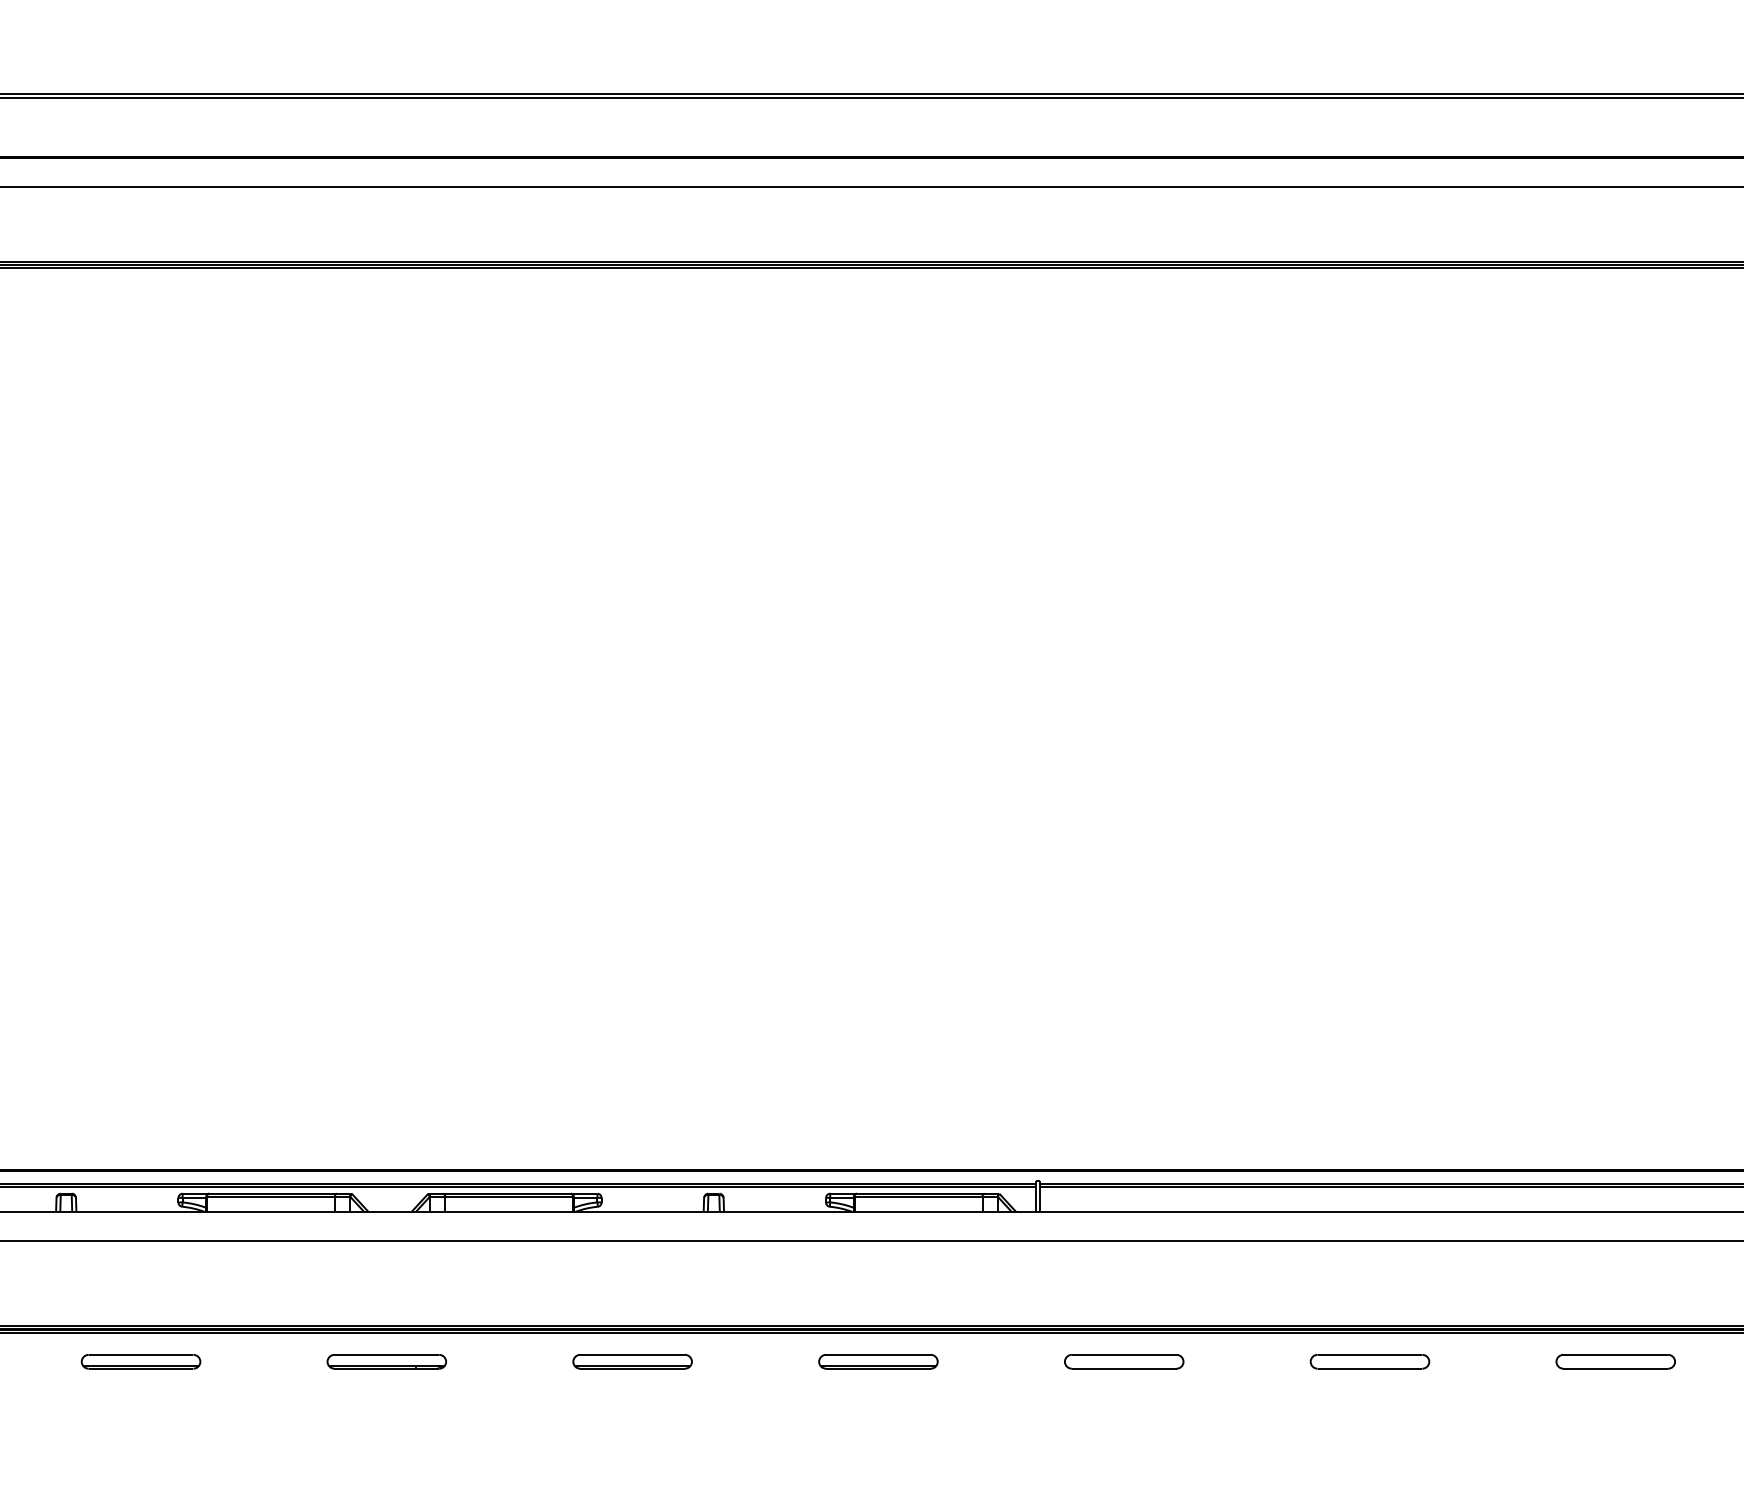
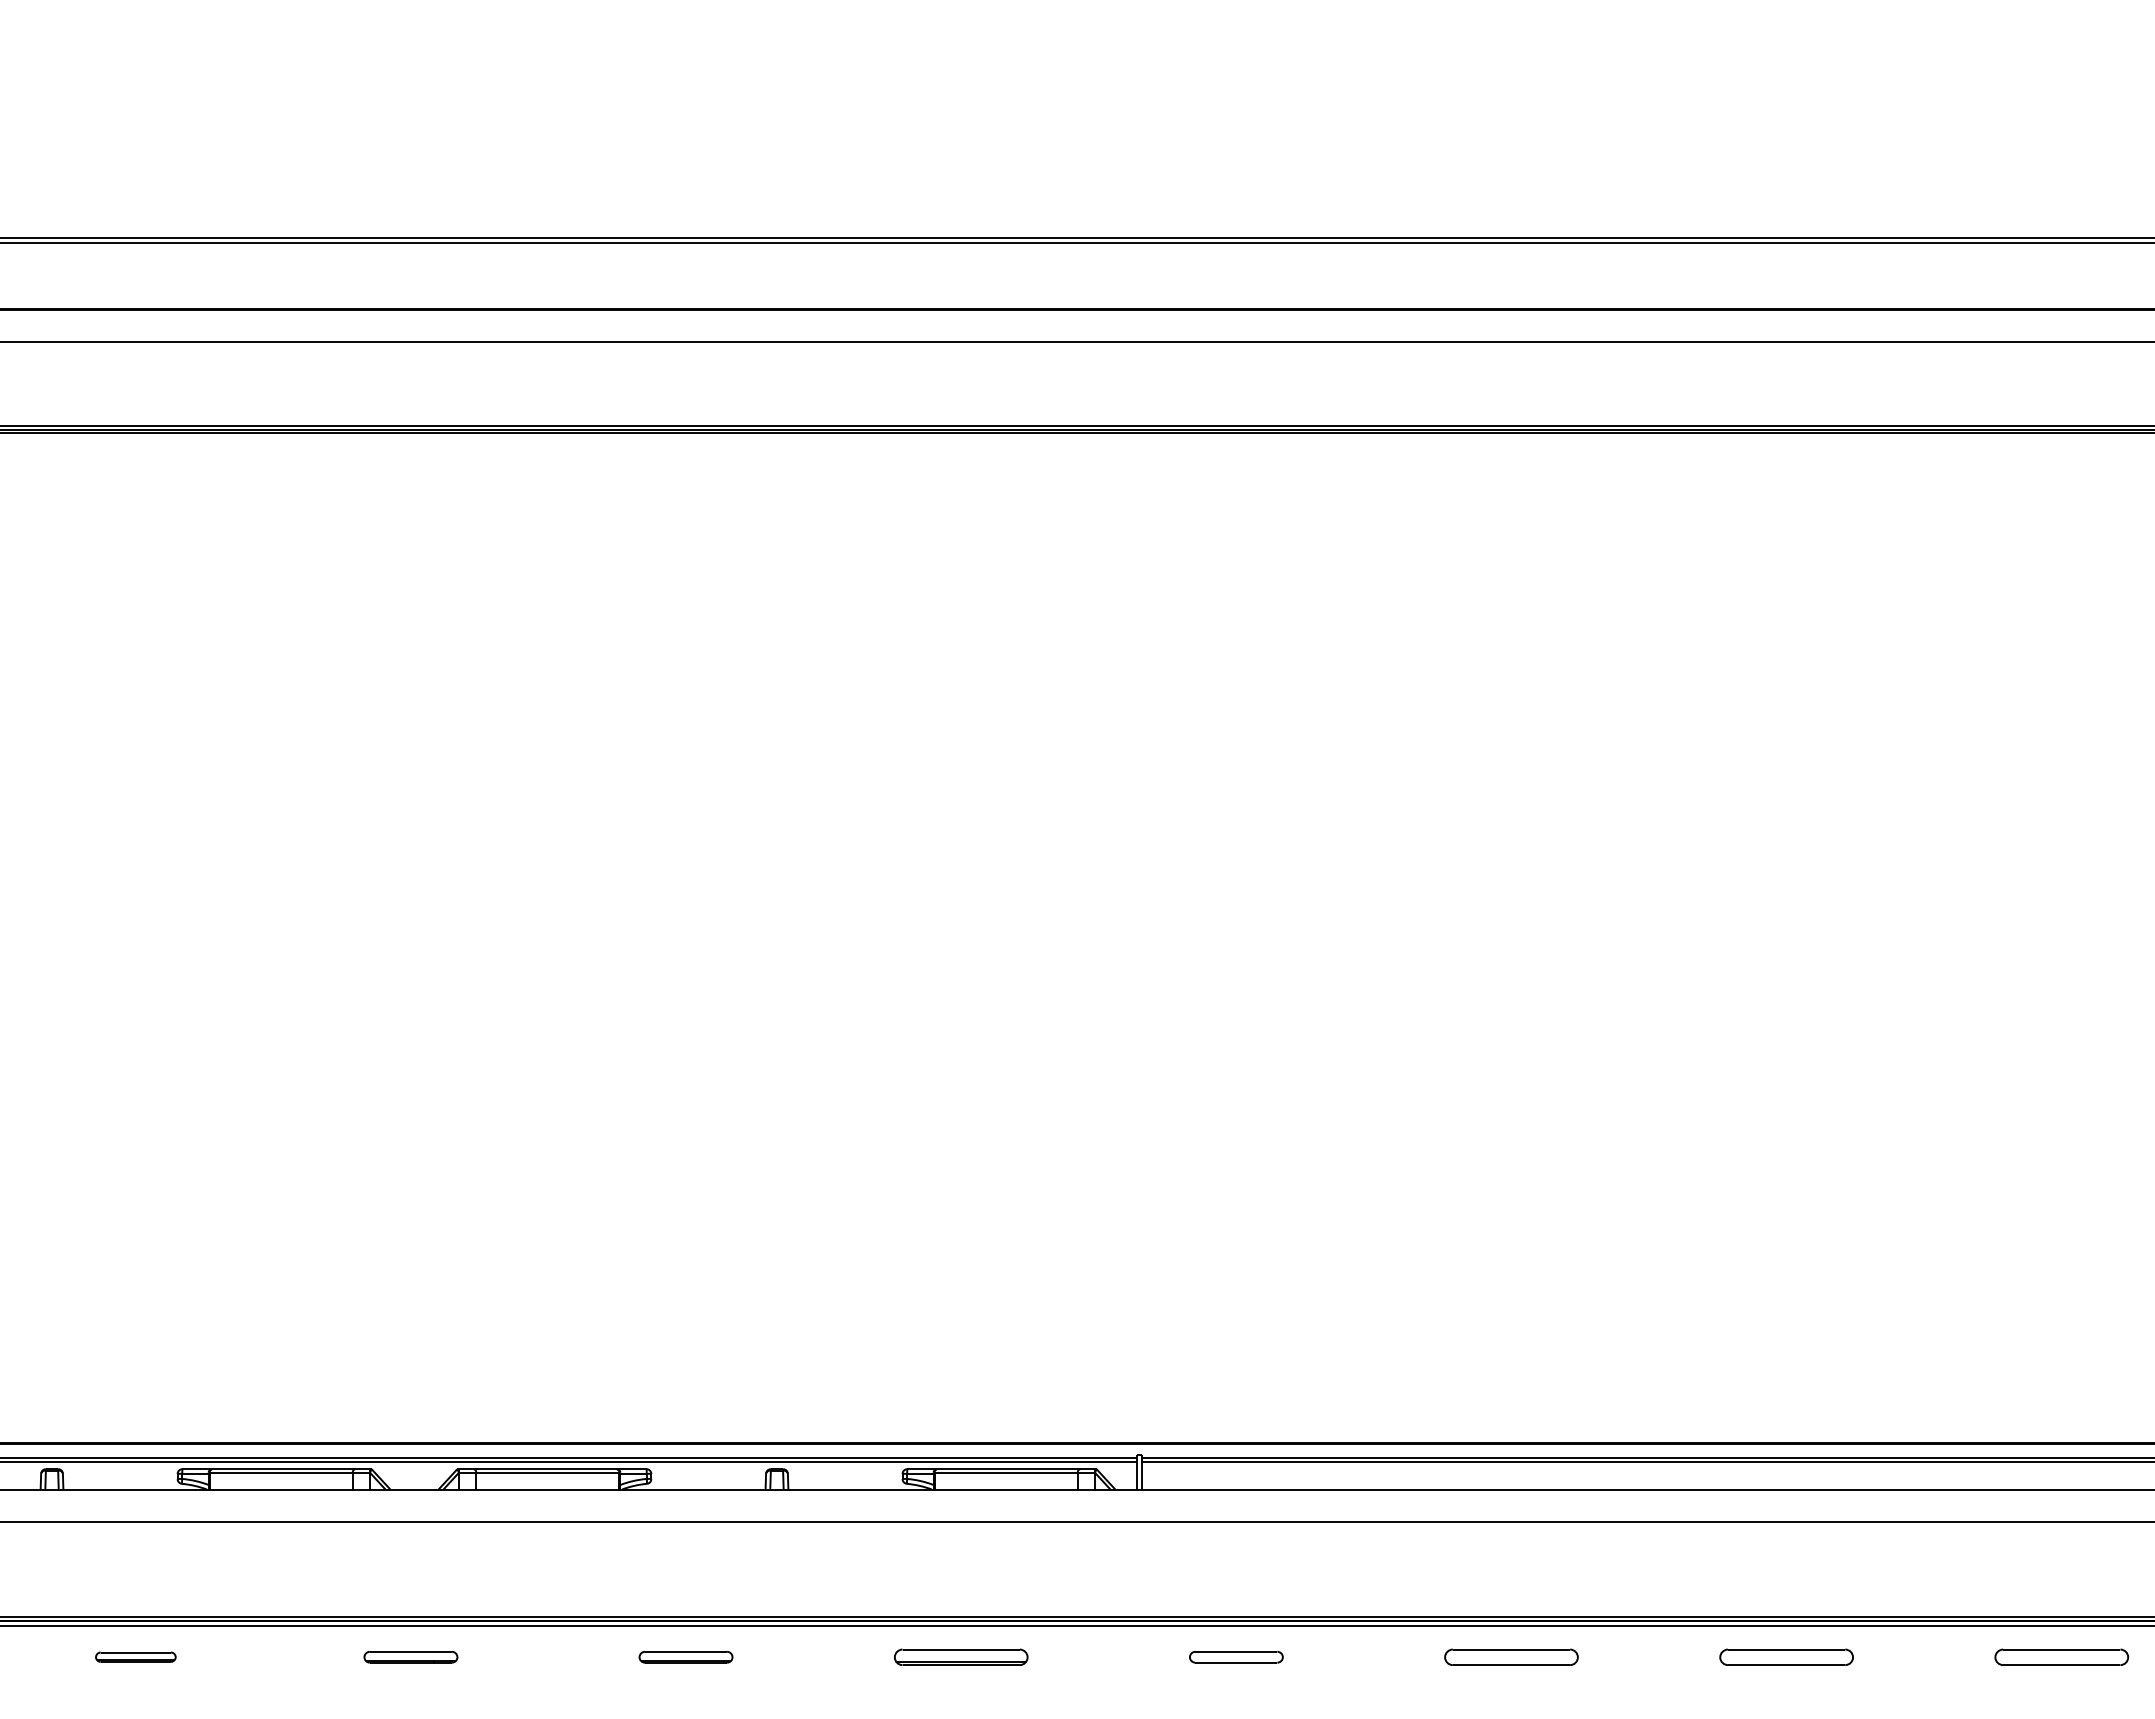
part: (140, 1361) -> (135, 1656), size x0.6
part: (386, 1361) -> (410, 1656), size x0.7
part: (632, 1361) -> (685, 1656), size x0.7
part: (1124, 1361) -> (1236, 1656), size x0.7

